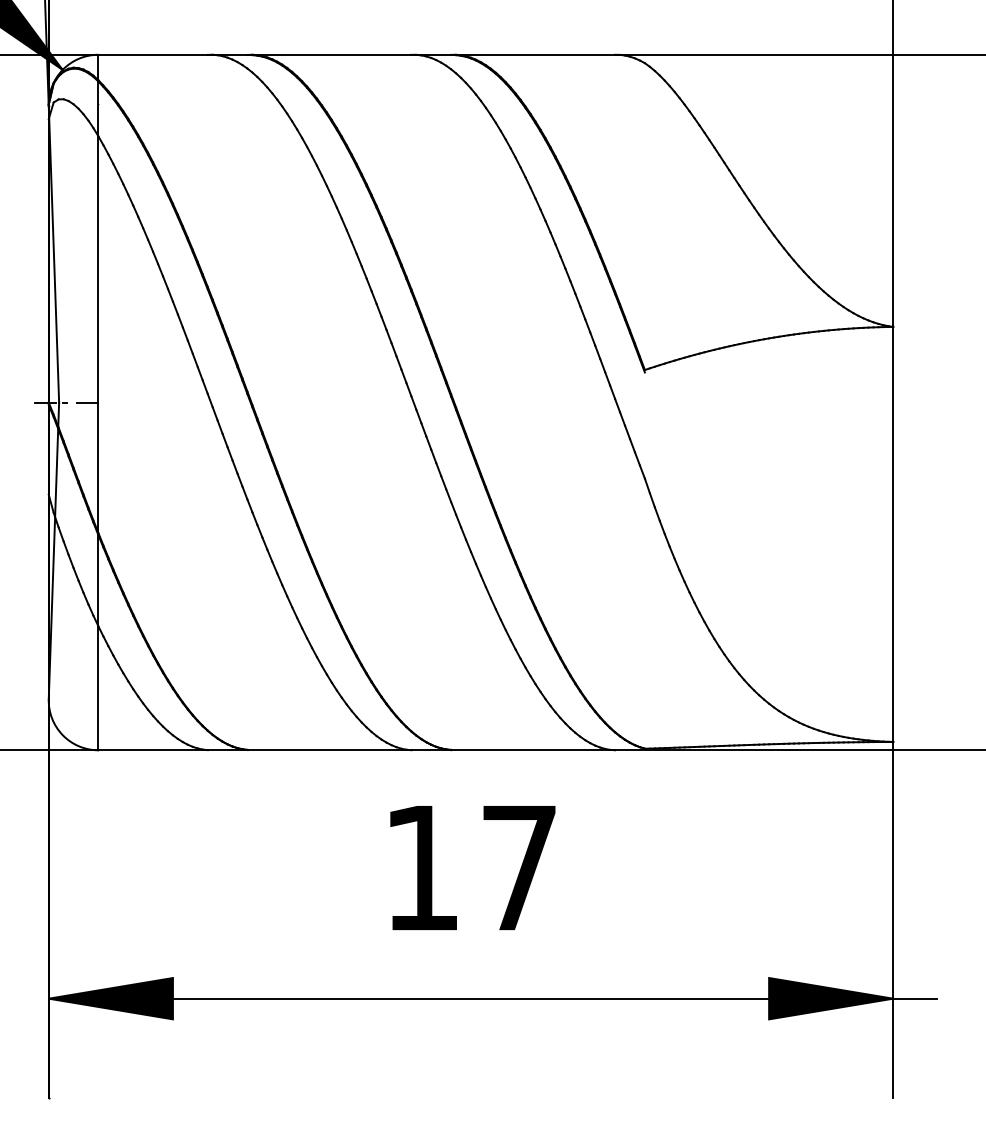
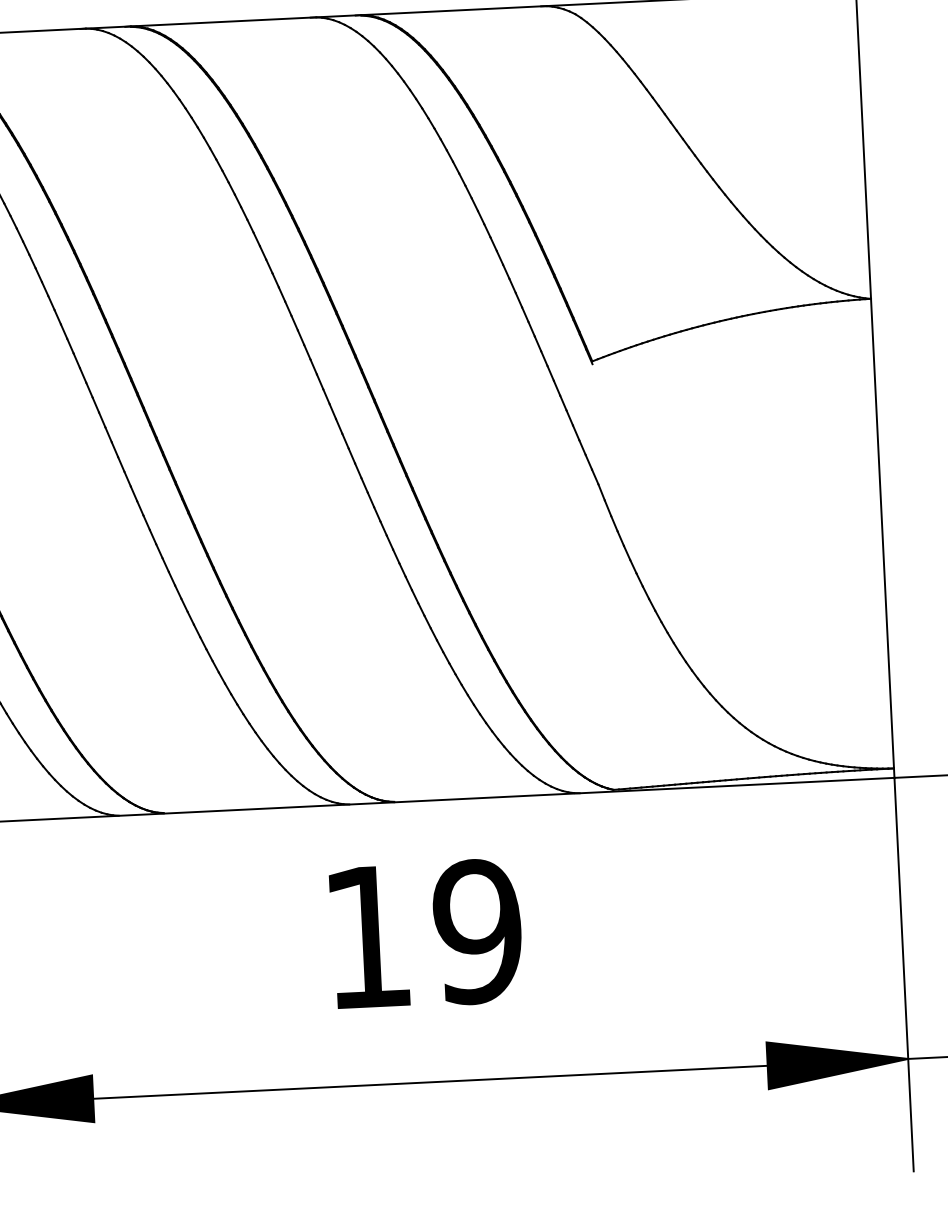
text: (518, 867) -> (476, 931), 17 -> 19

